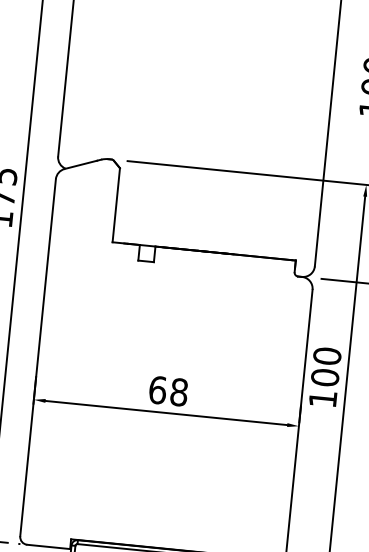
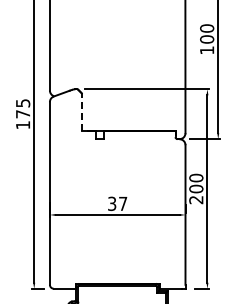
line: (115, 205) -> (81, 112), solid -> dashed
text: (168, 390) -> (117, 203), 68 -> 37
text: (323, 400) -> (196, 200), 100 -> 200

